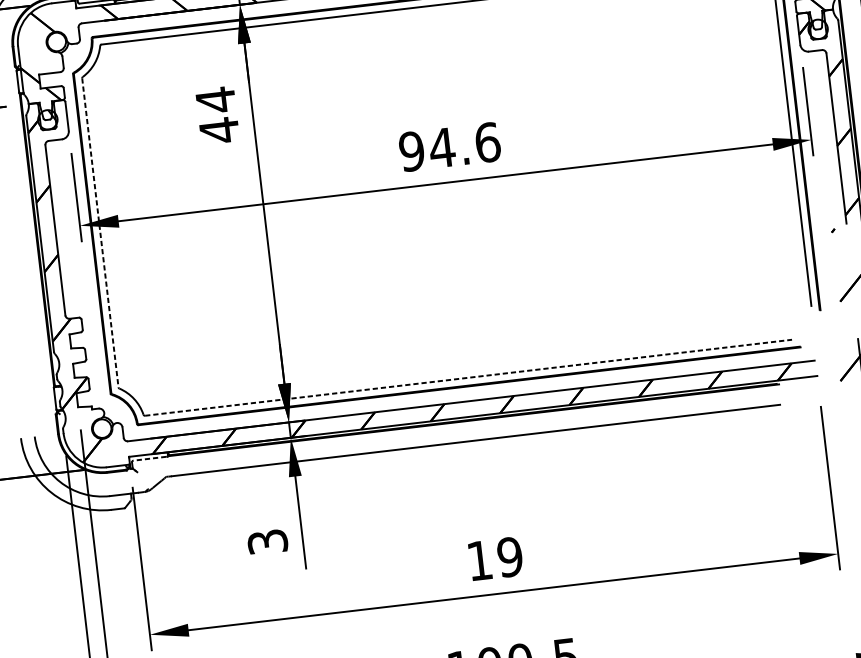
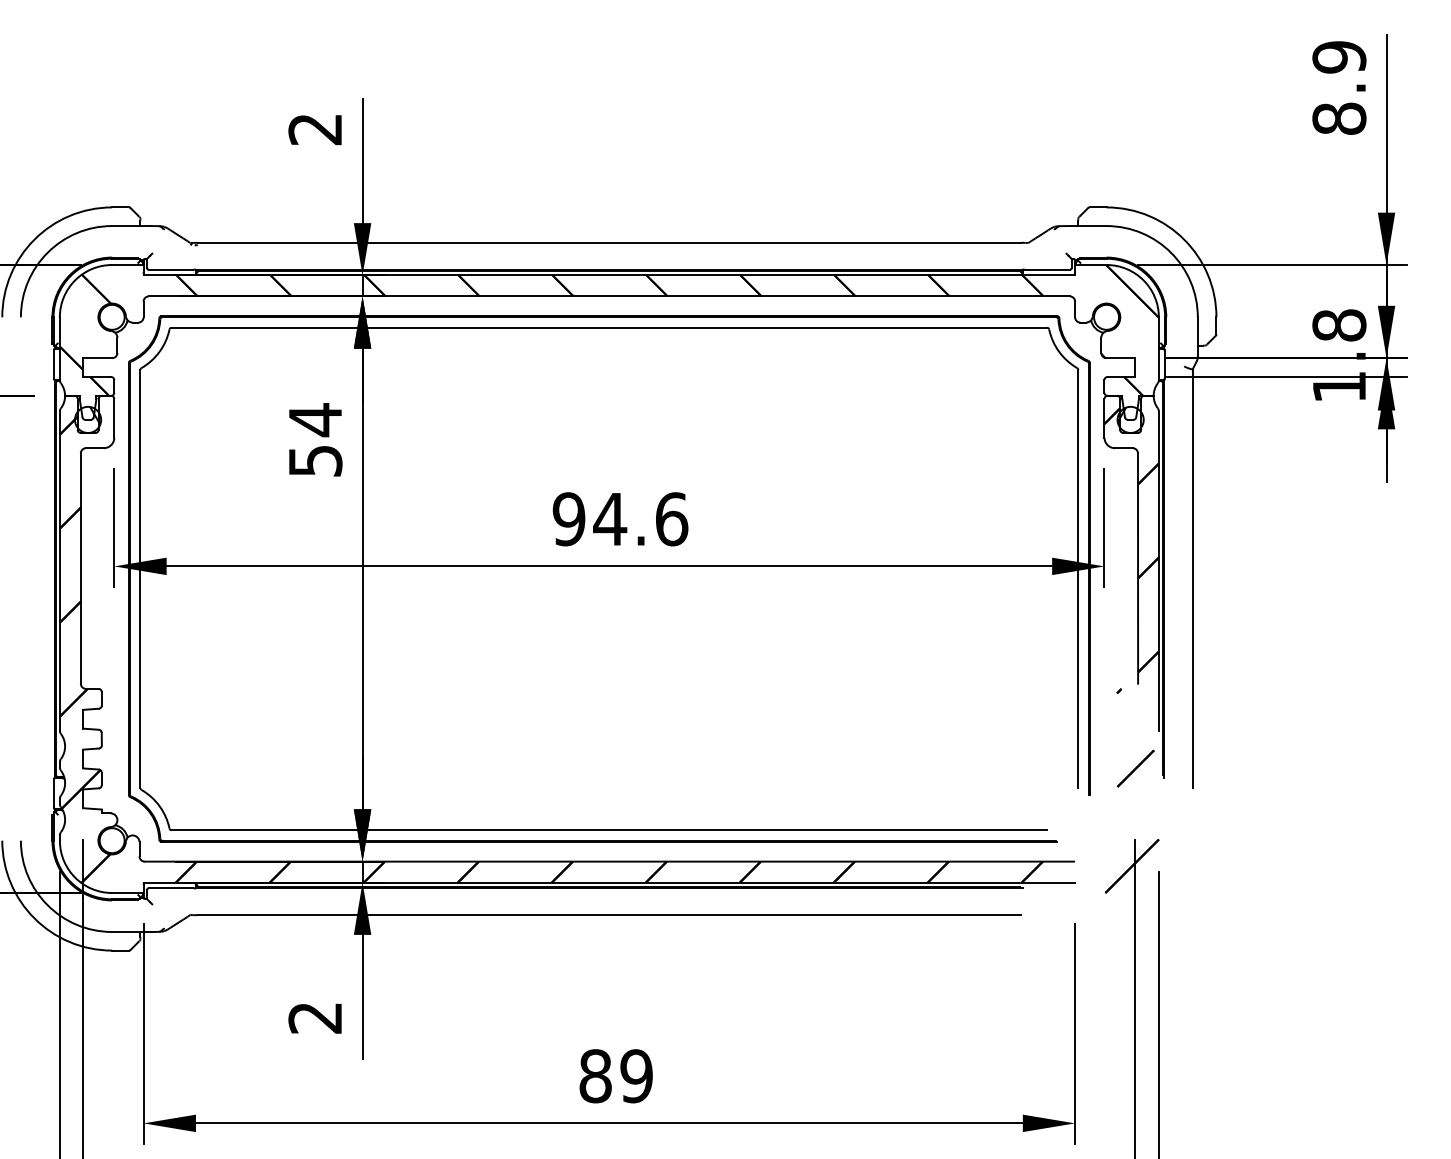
text: (219, 130) -> (315, 461), 44 -> 54
line: (100, 233) -> (140, 579), dashed -> solid
line: (468, 377) -> (609, 830), dashed -> solid
line: (149, 458) -> (170, 888), dashed -> solid
text: (267, 541) -> (315, 1017), 3 -> 2
text: (479, 560) -> (595, 1076), 19 -> 89

